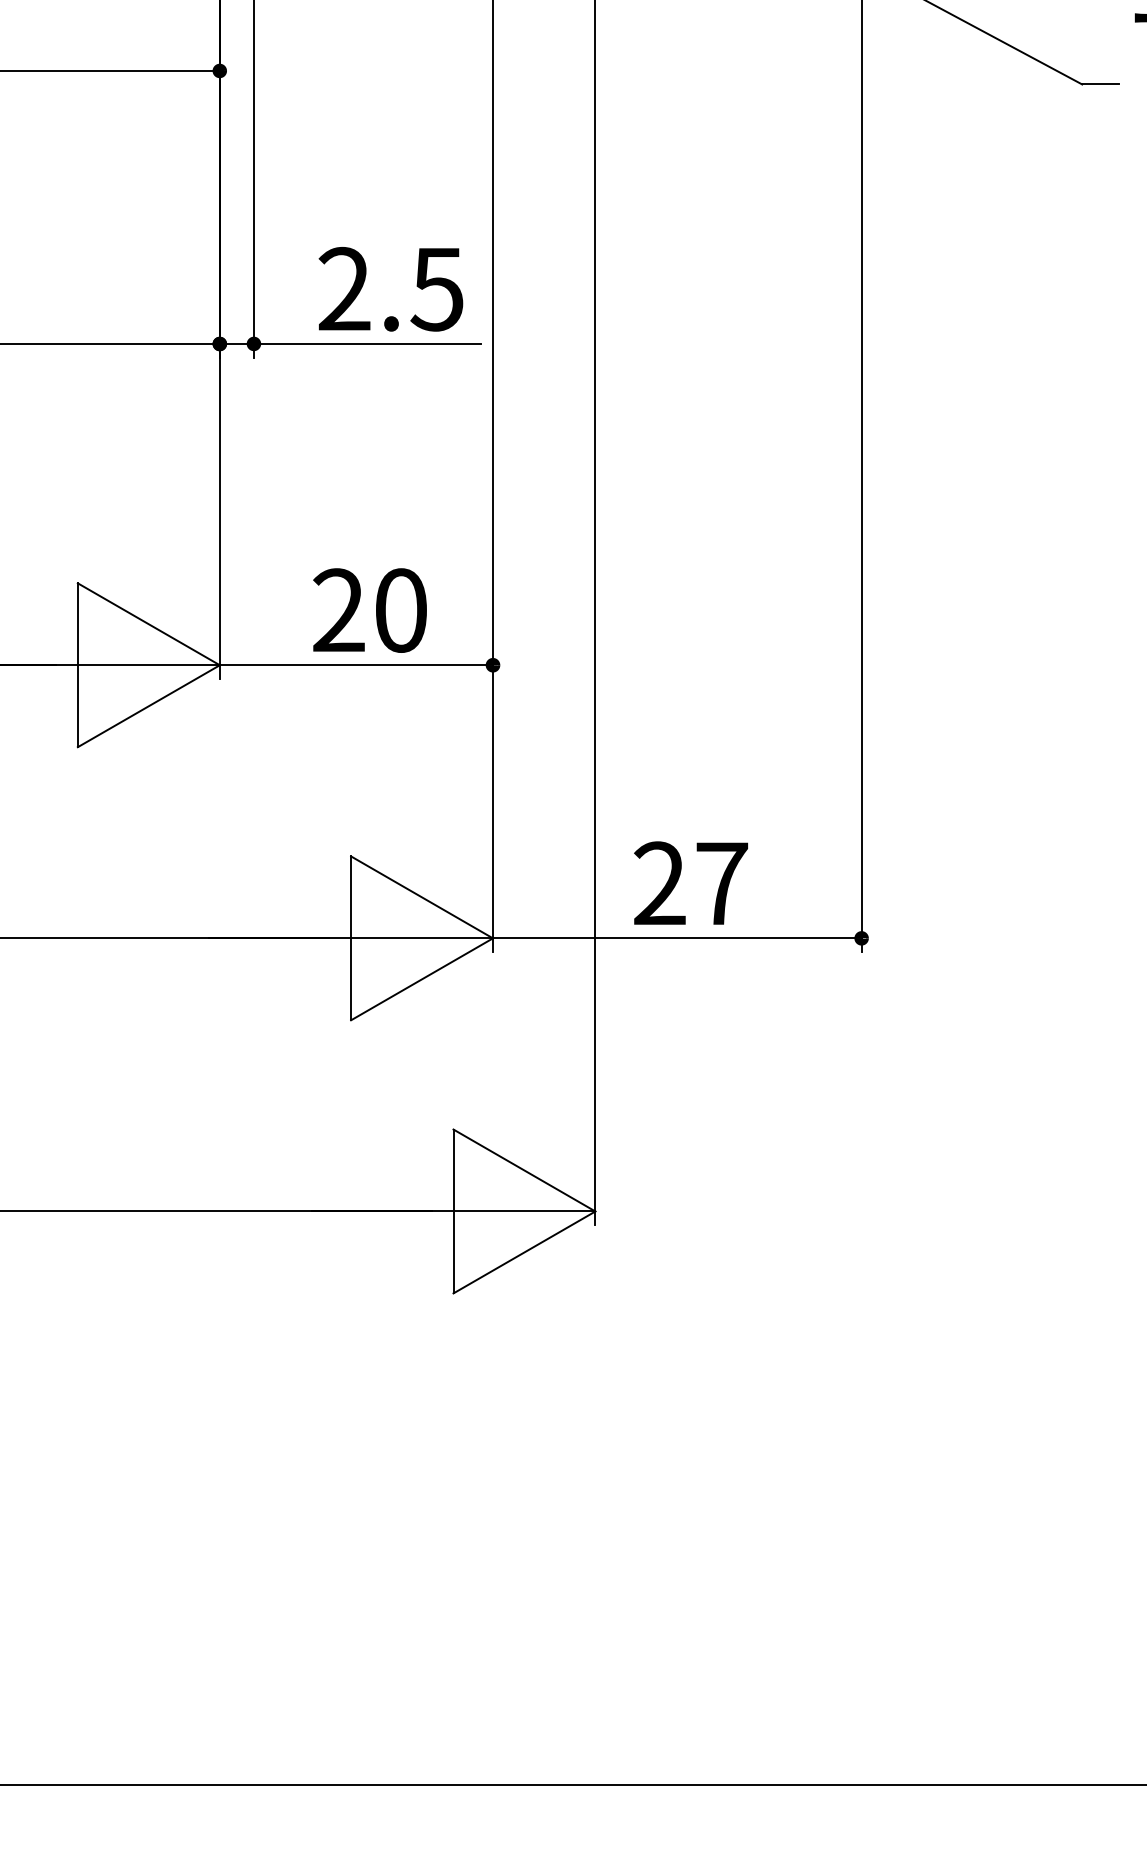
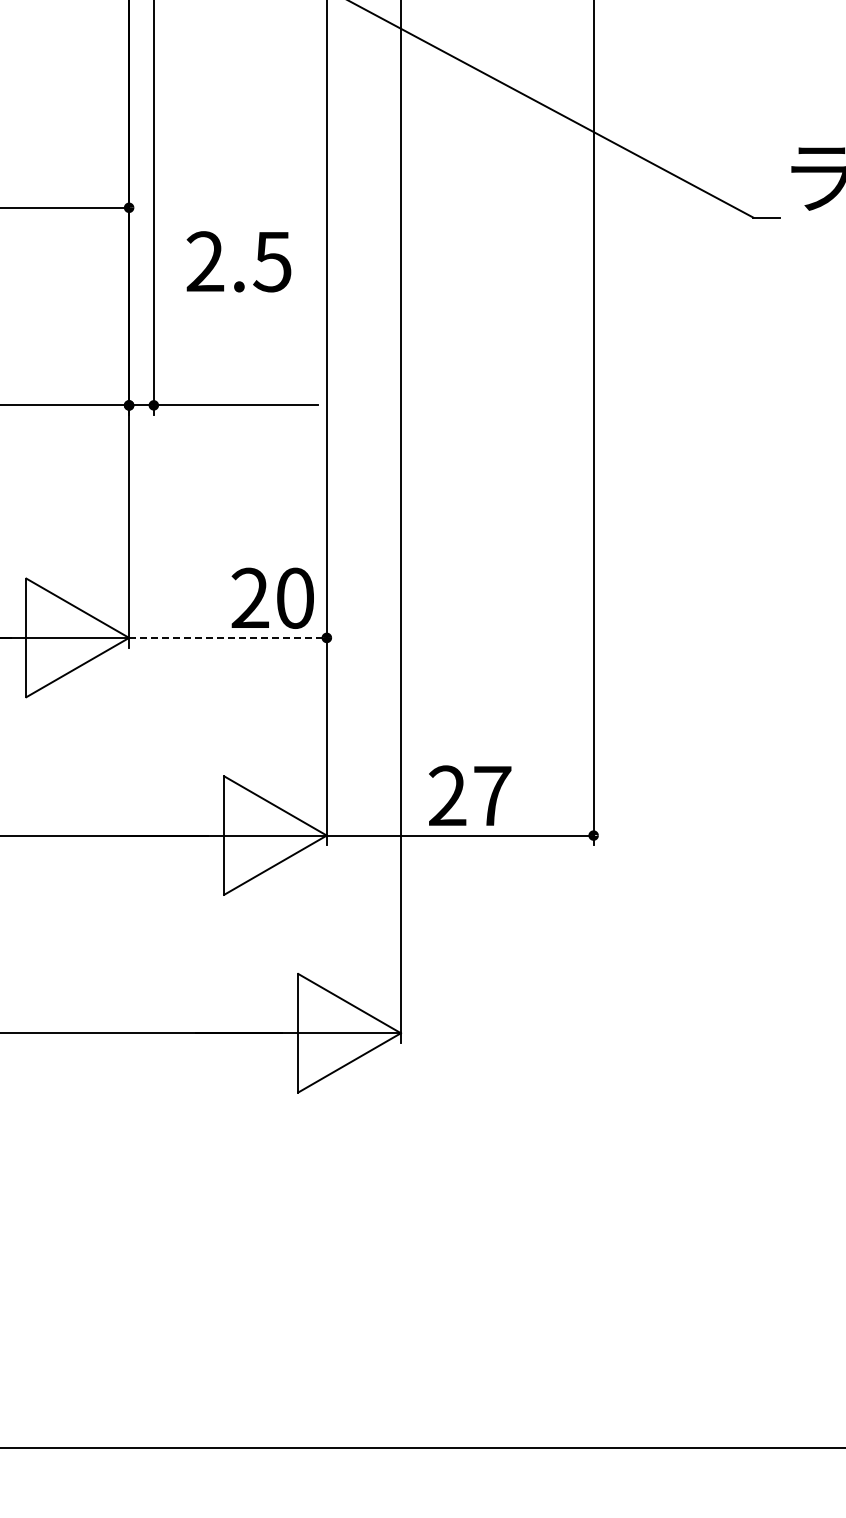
text: (390, 288) -> (238, 261), moved
text: (369, 609) -> (272, 597), moved
line: (357, 664) -> (228, 637), solid -> dashed

